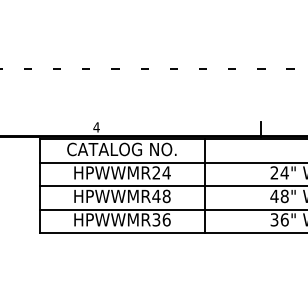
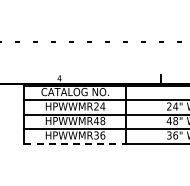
line: (122, 232) -> (75, 143), solid -> dashed

